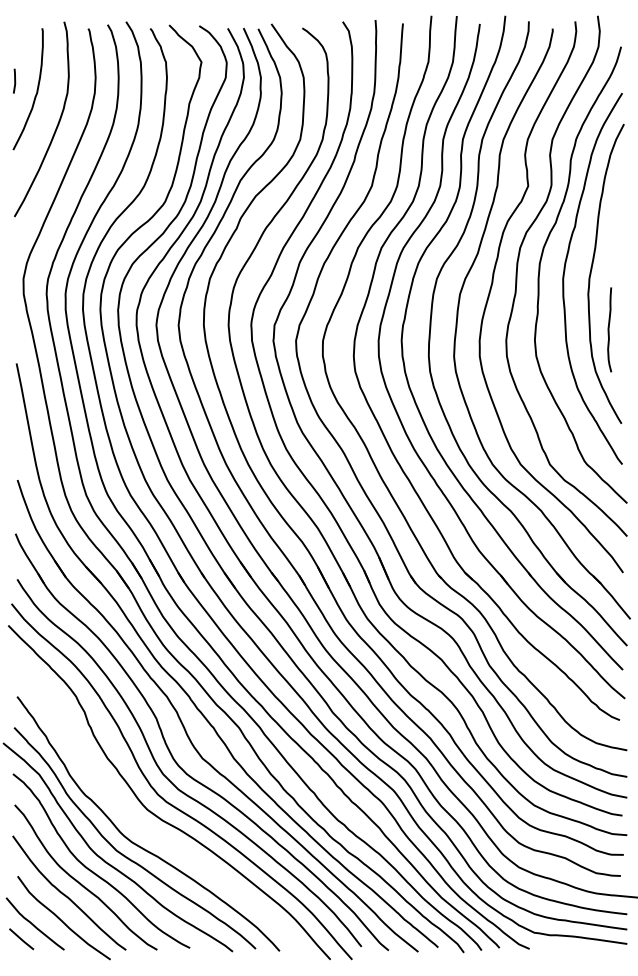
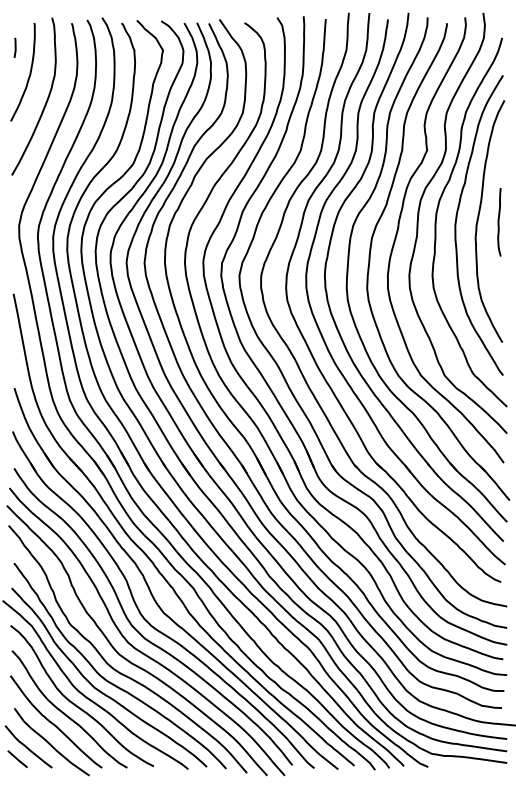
line: (14, 80) -> (15, 47), moved
curve: (609, 329) -> (499, 221), moved
curve: (137, 823) -> (111, 665), added

